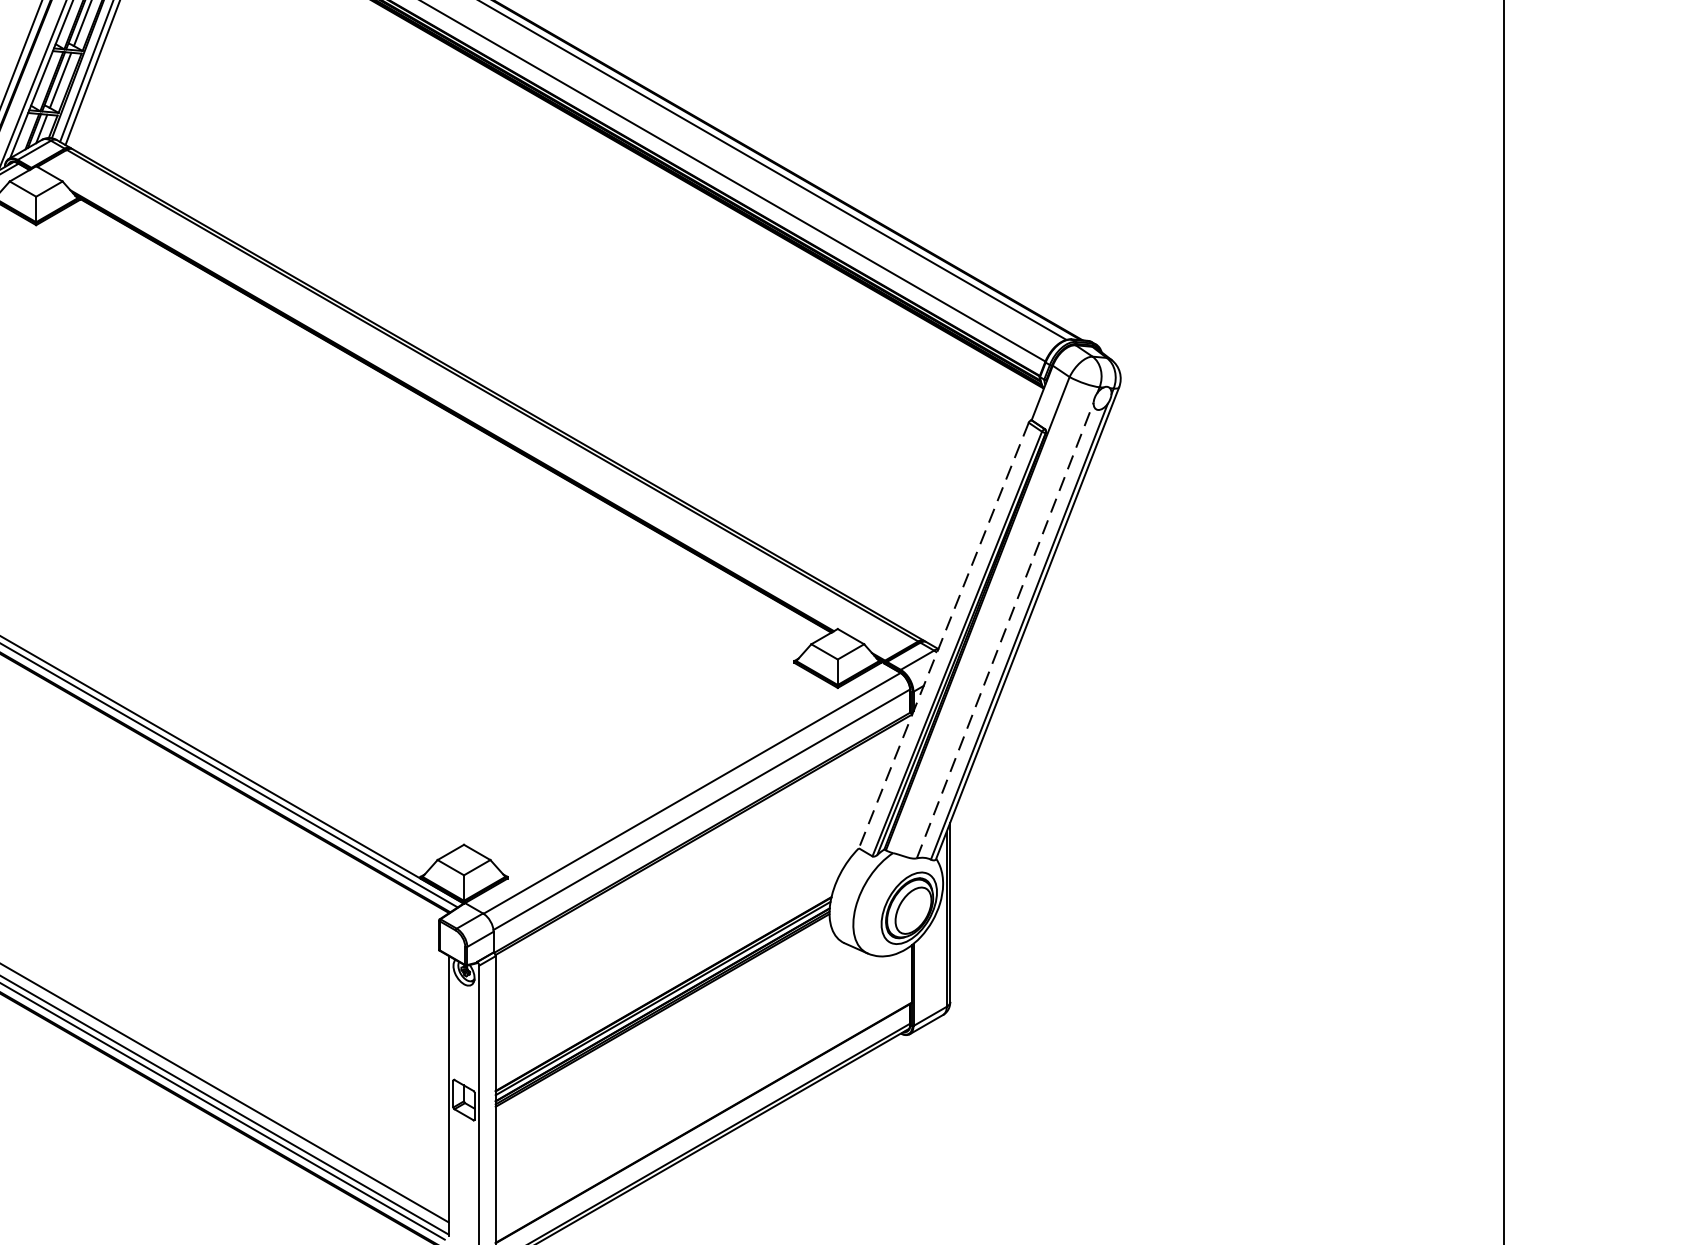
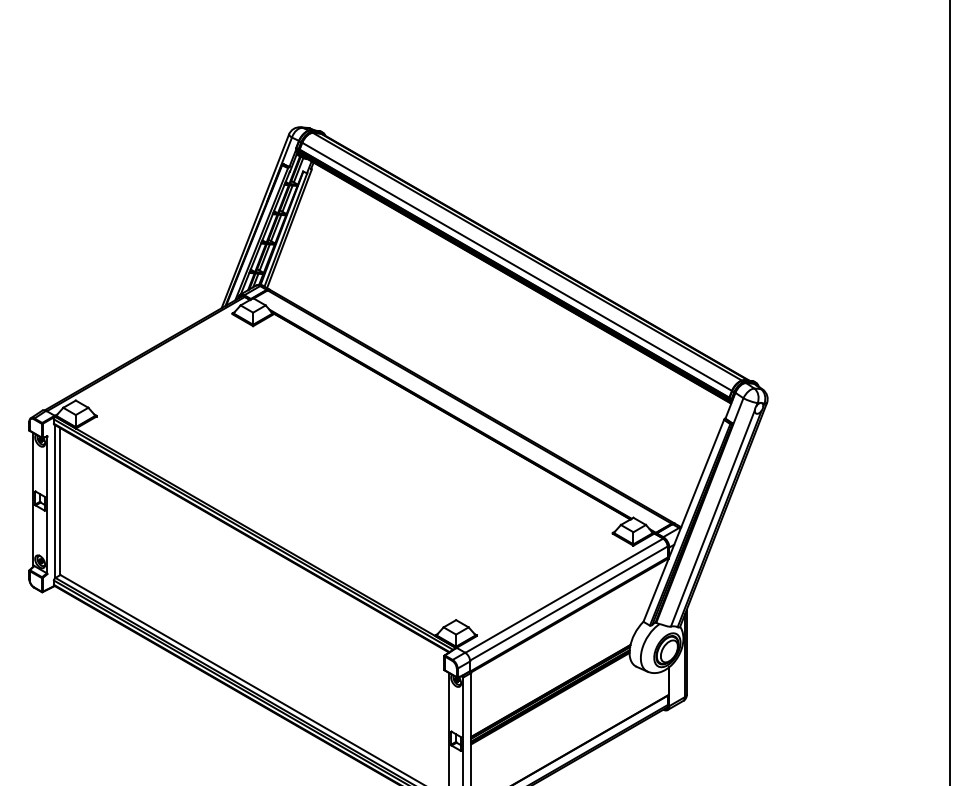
line: (1004, 630) -> (712, 518), dashed -> solid
line: (943, 634) -> (683, 520), dashed -> solid

